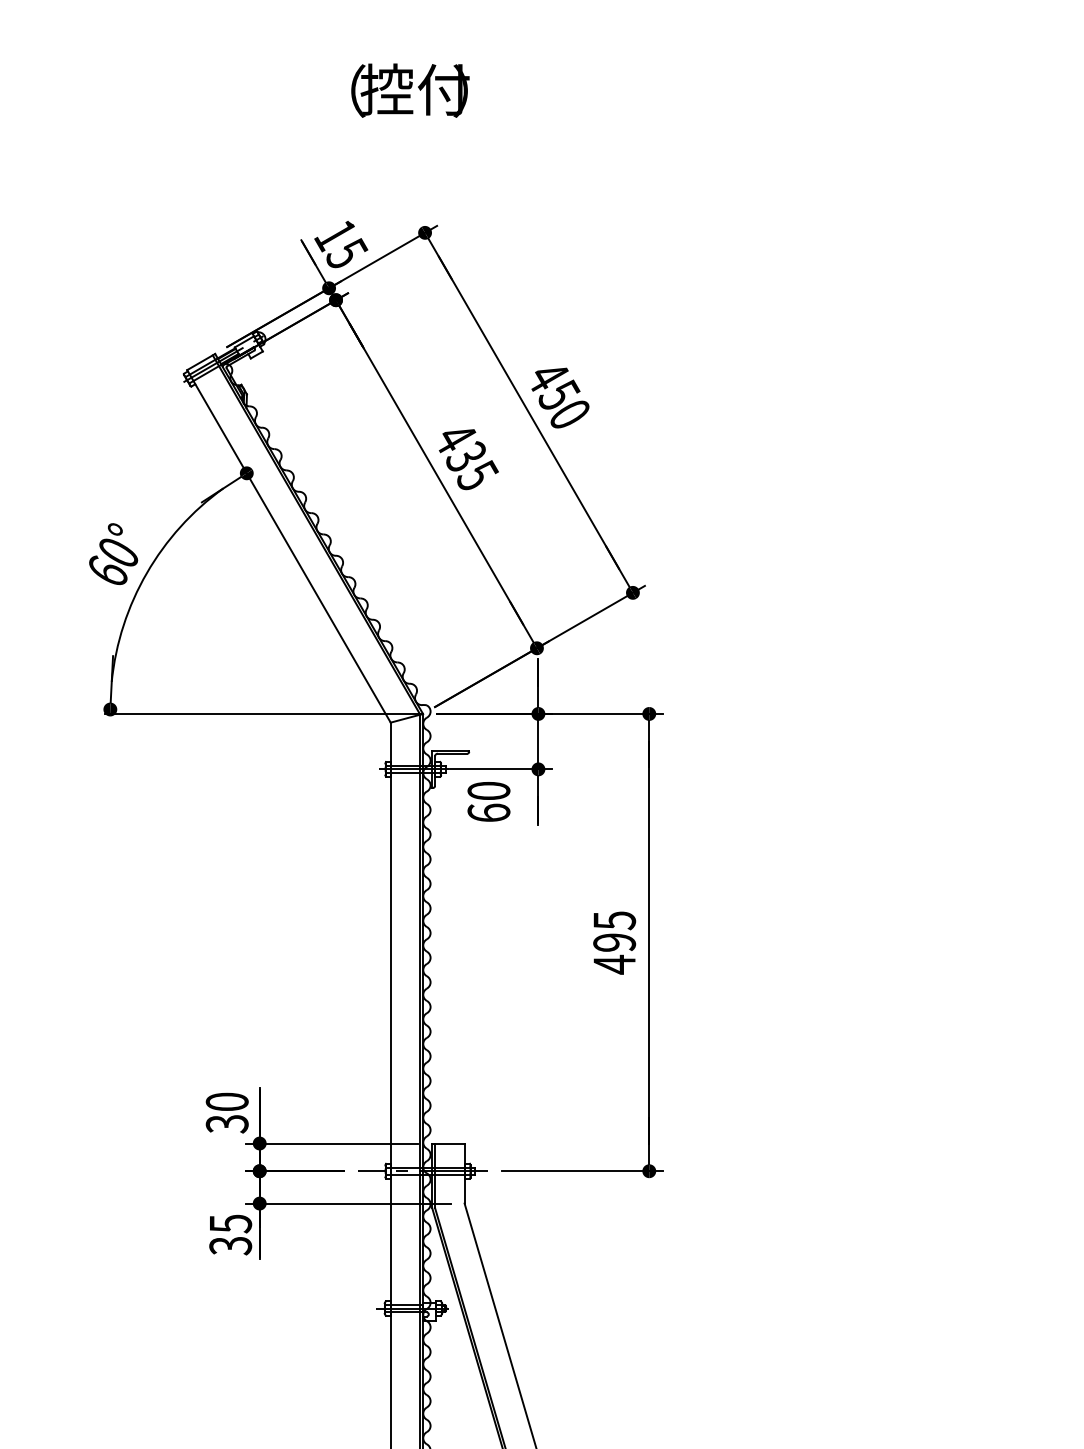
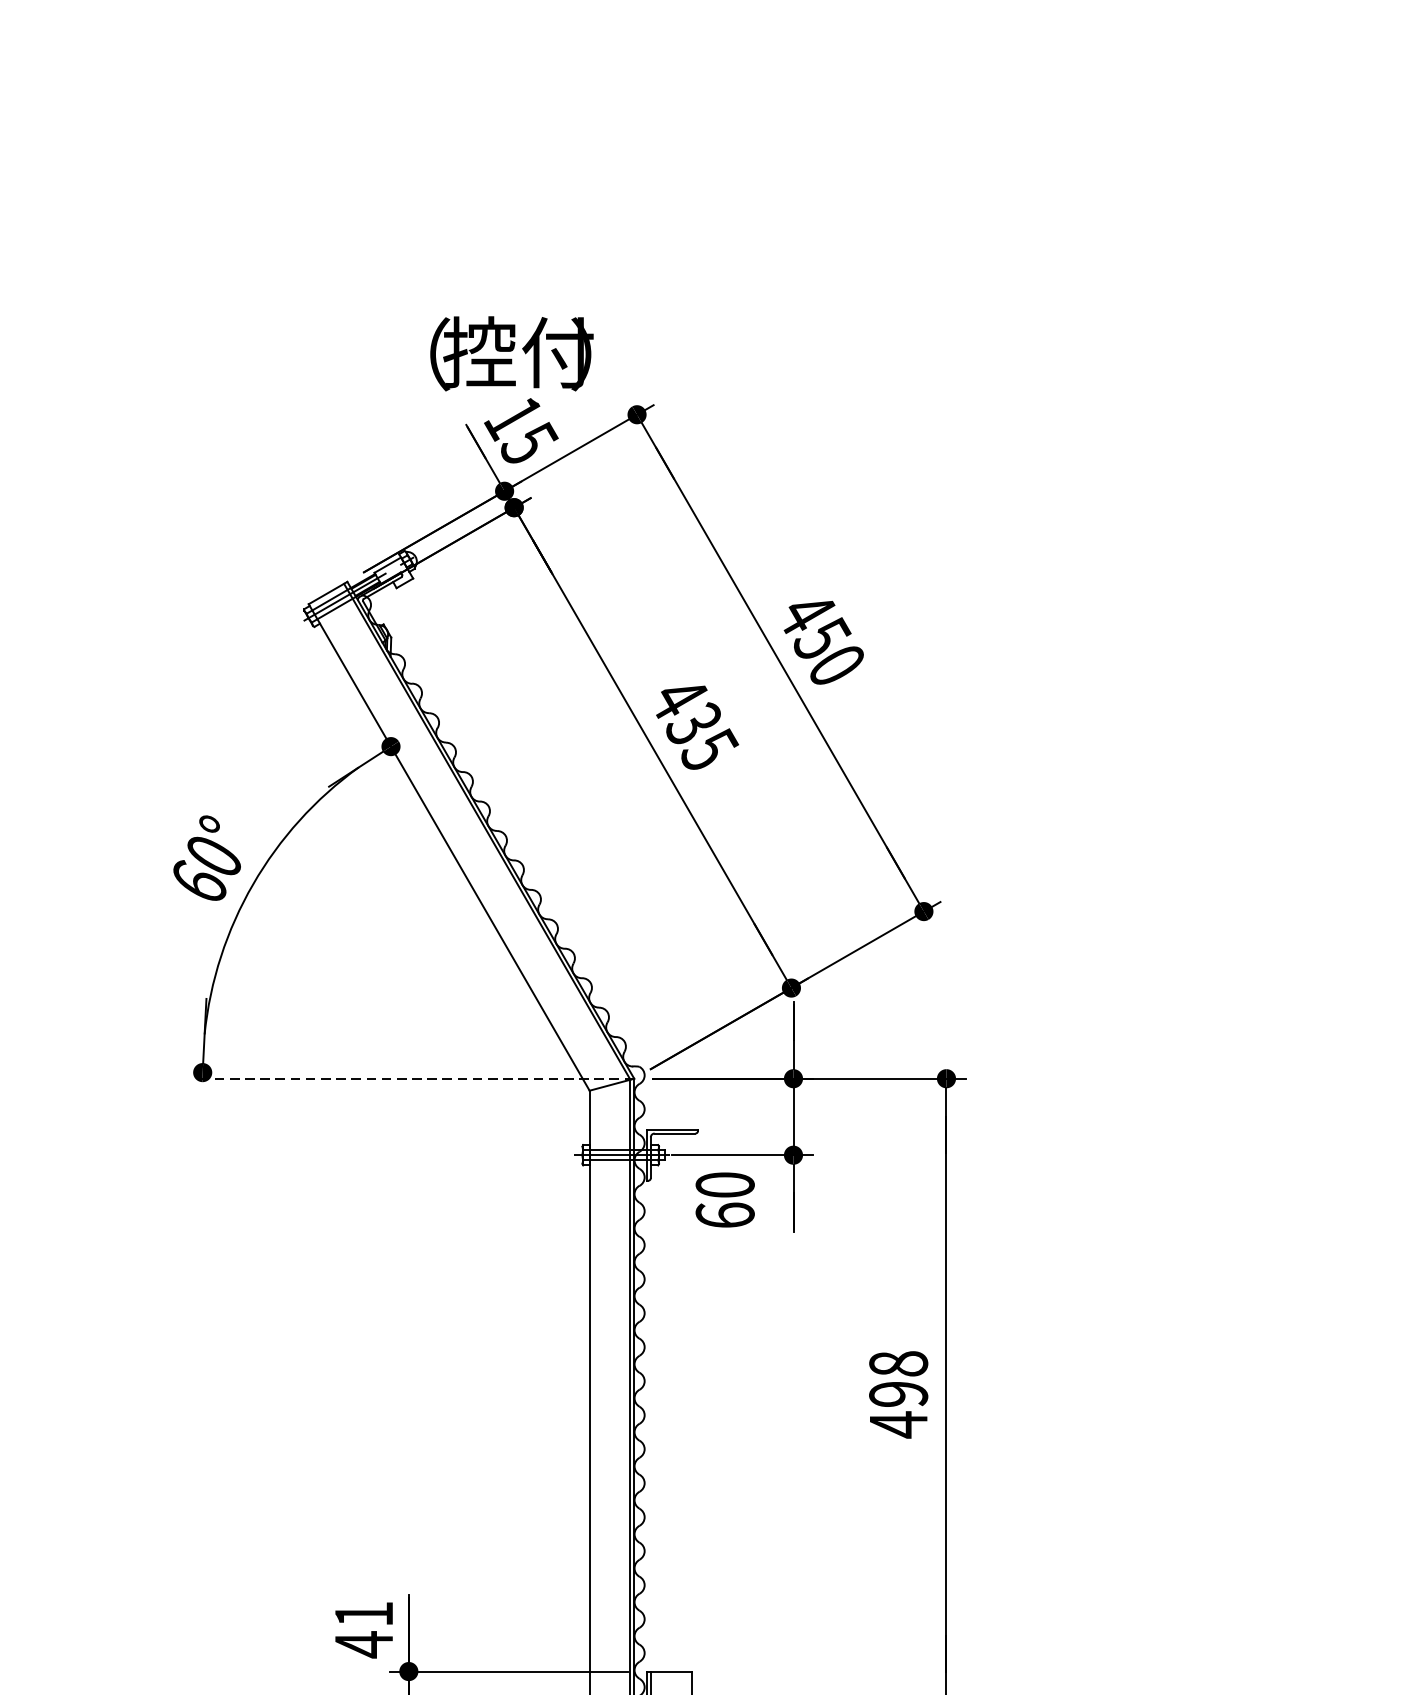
text: (410, 90) -> (512, 353), moved
line: (264, 713) -> (415, 1078), solid -> dashed
text: (614, 920) -> (898, 1363), 495 -> 498
text: (226, 1113) -> (362, 1630), 30 -> 41

